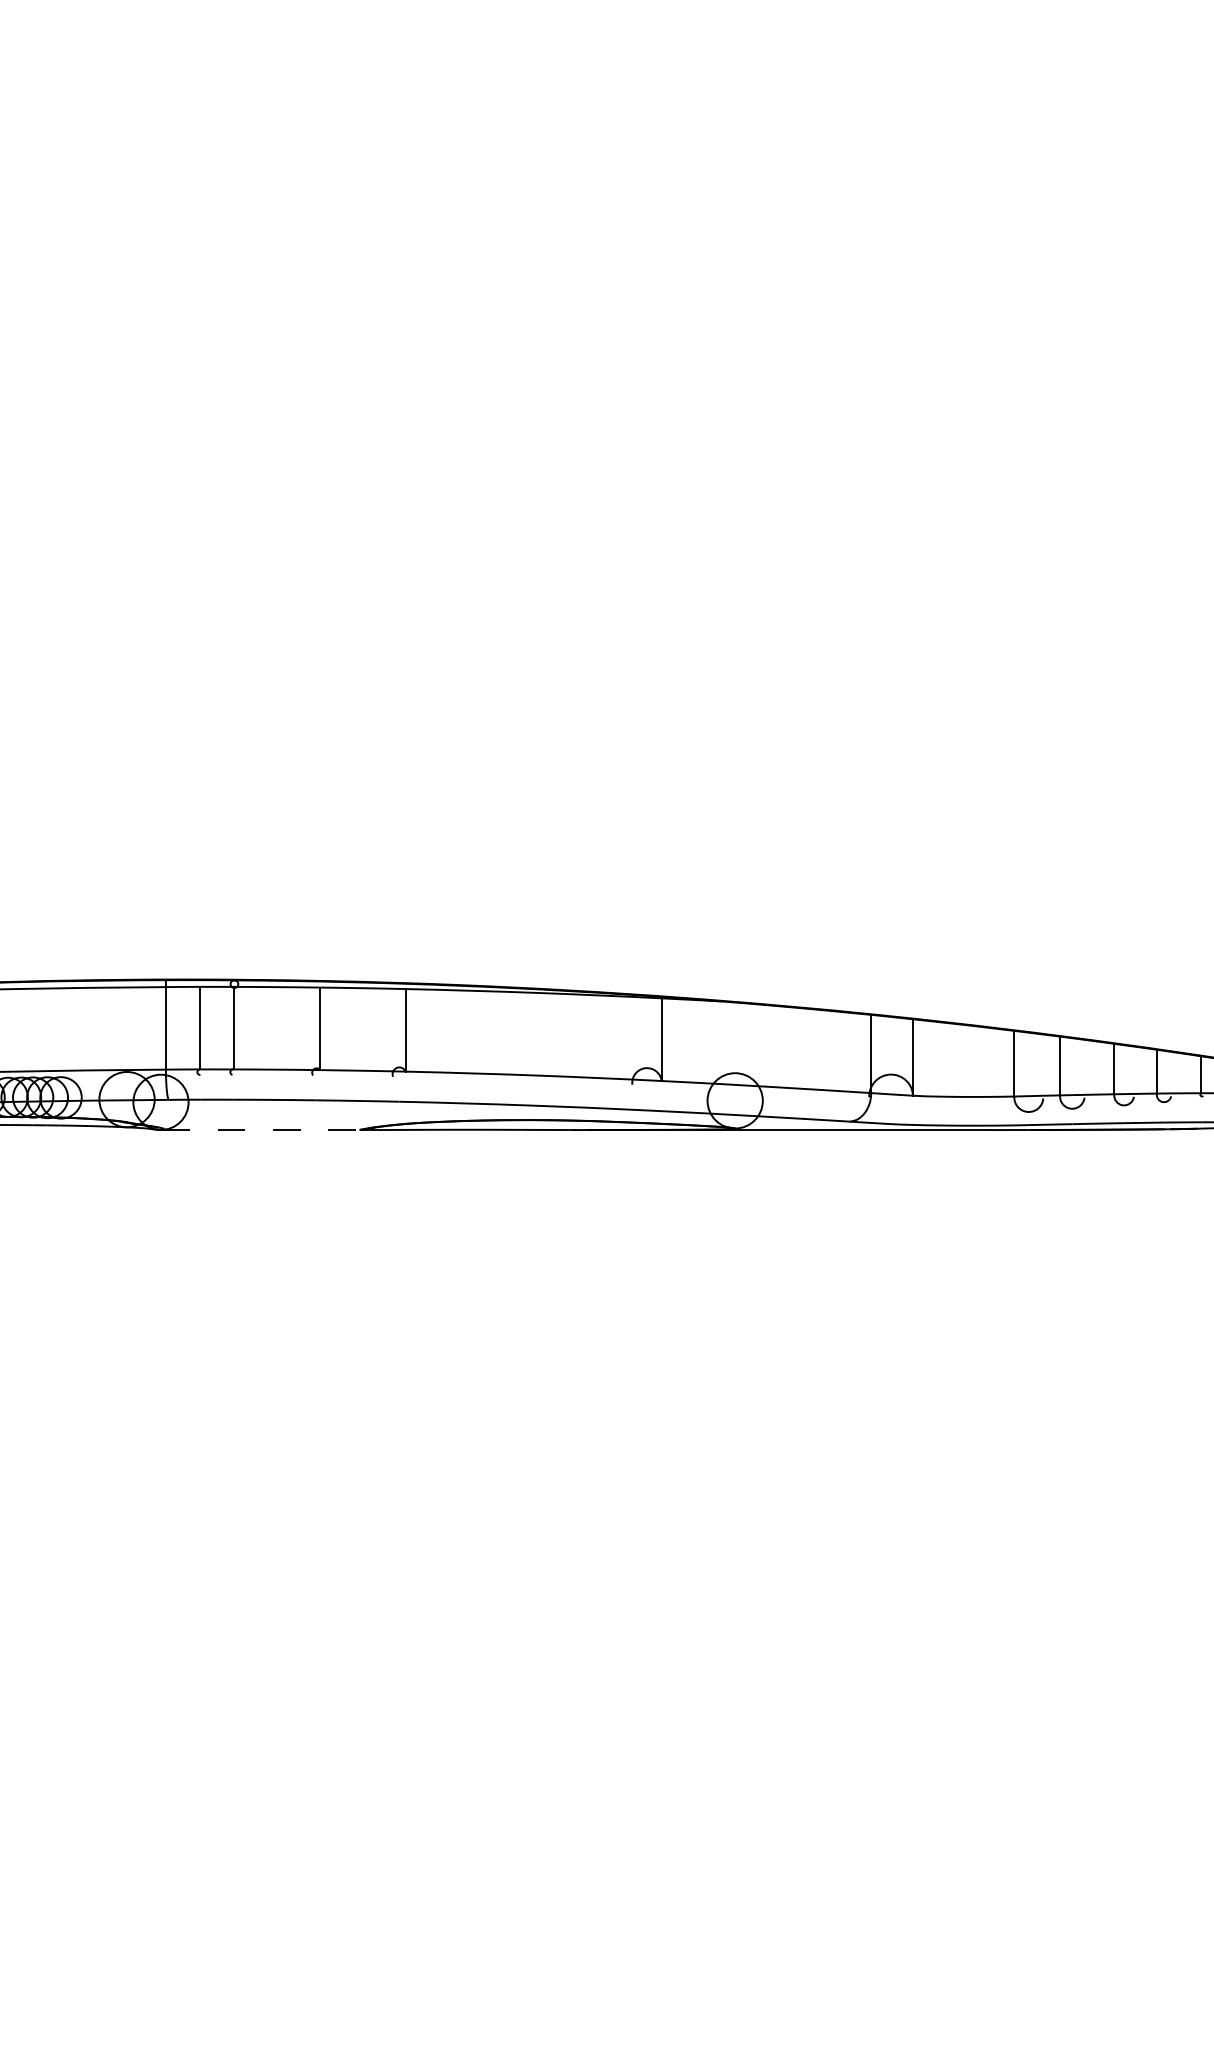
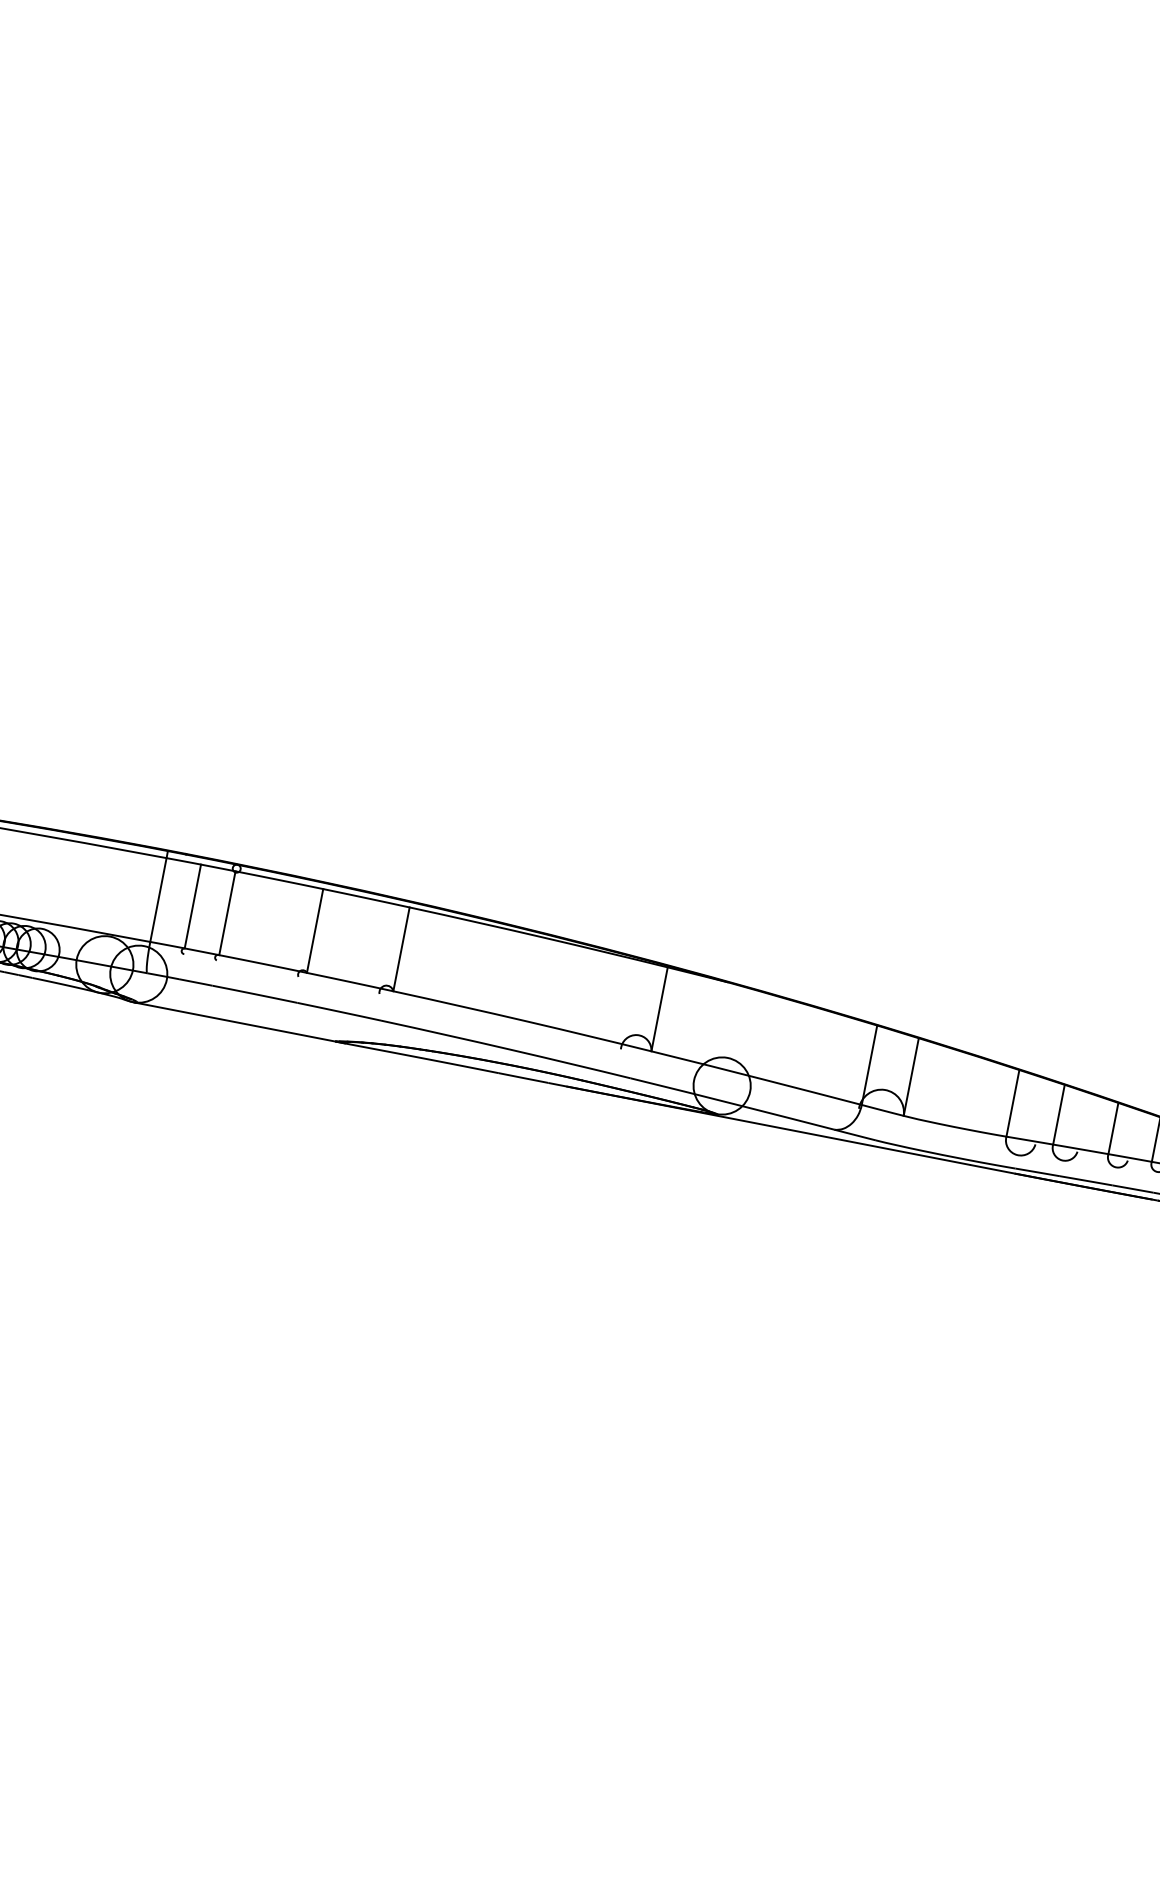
line: (266, 1130) -> (240, 1023), dashed -> solid

